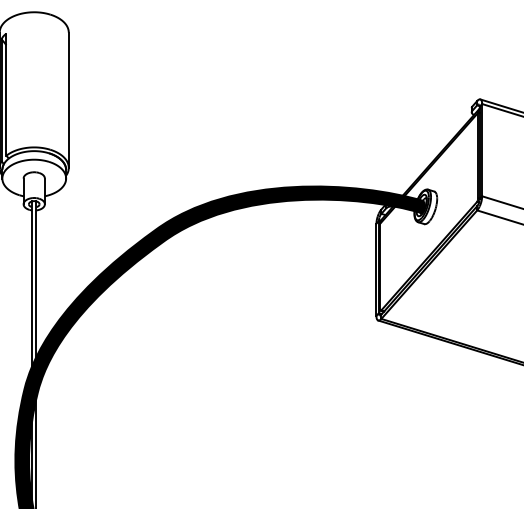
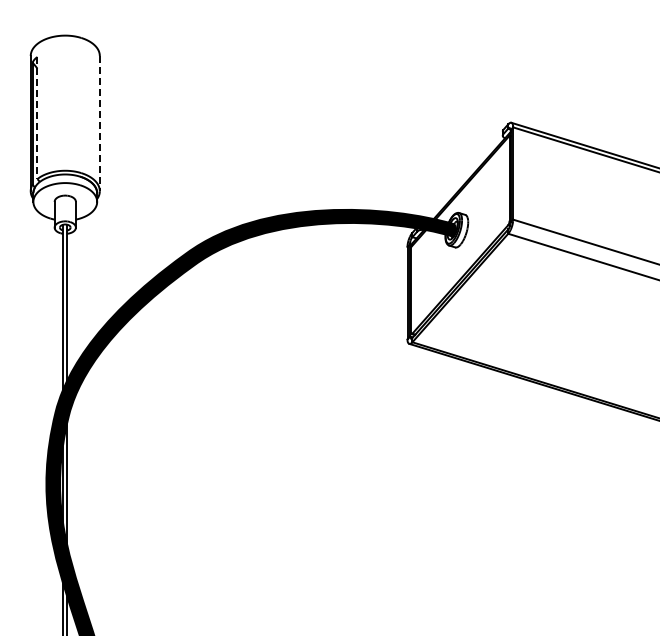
line: (6, 95) -> (37, 118), solid -> dashed
line: (68, 100) -> (99, 123), solid -> dashed

